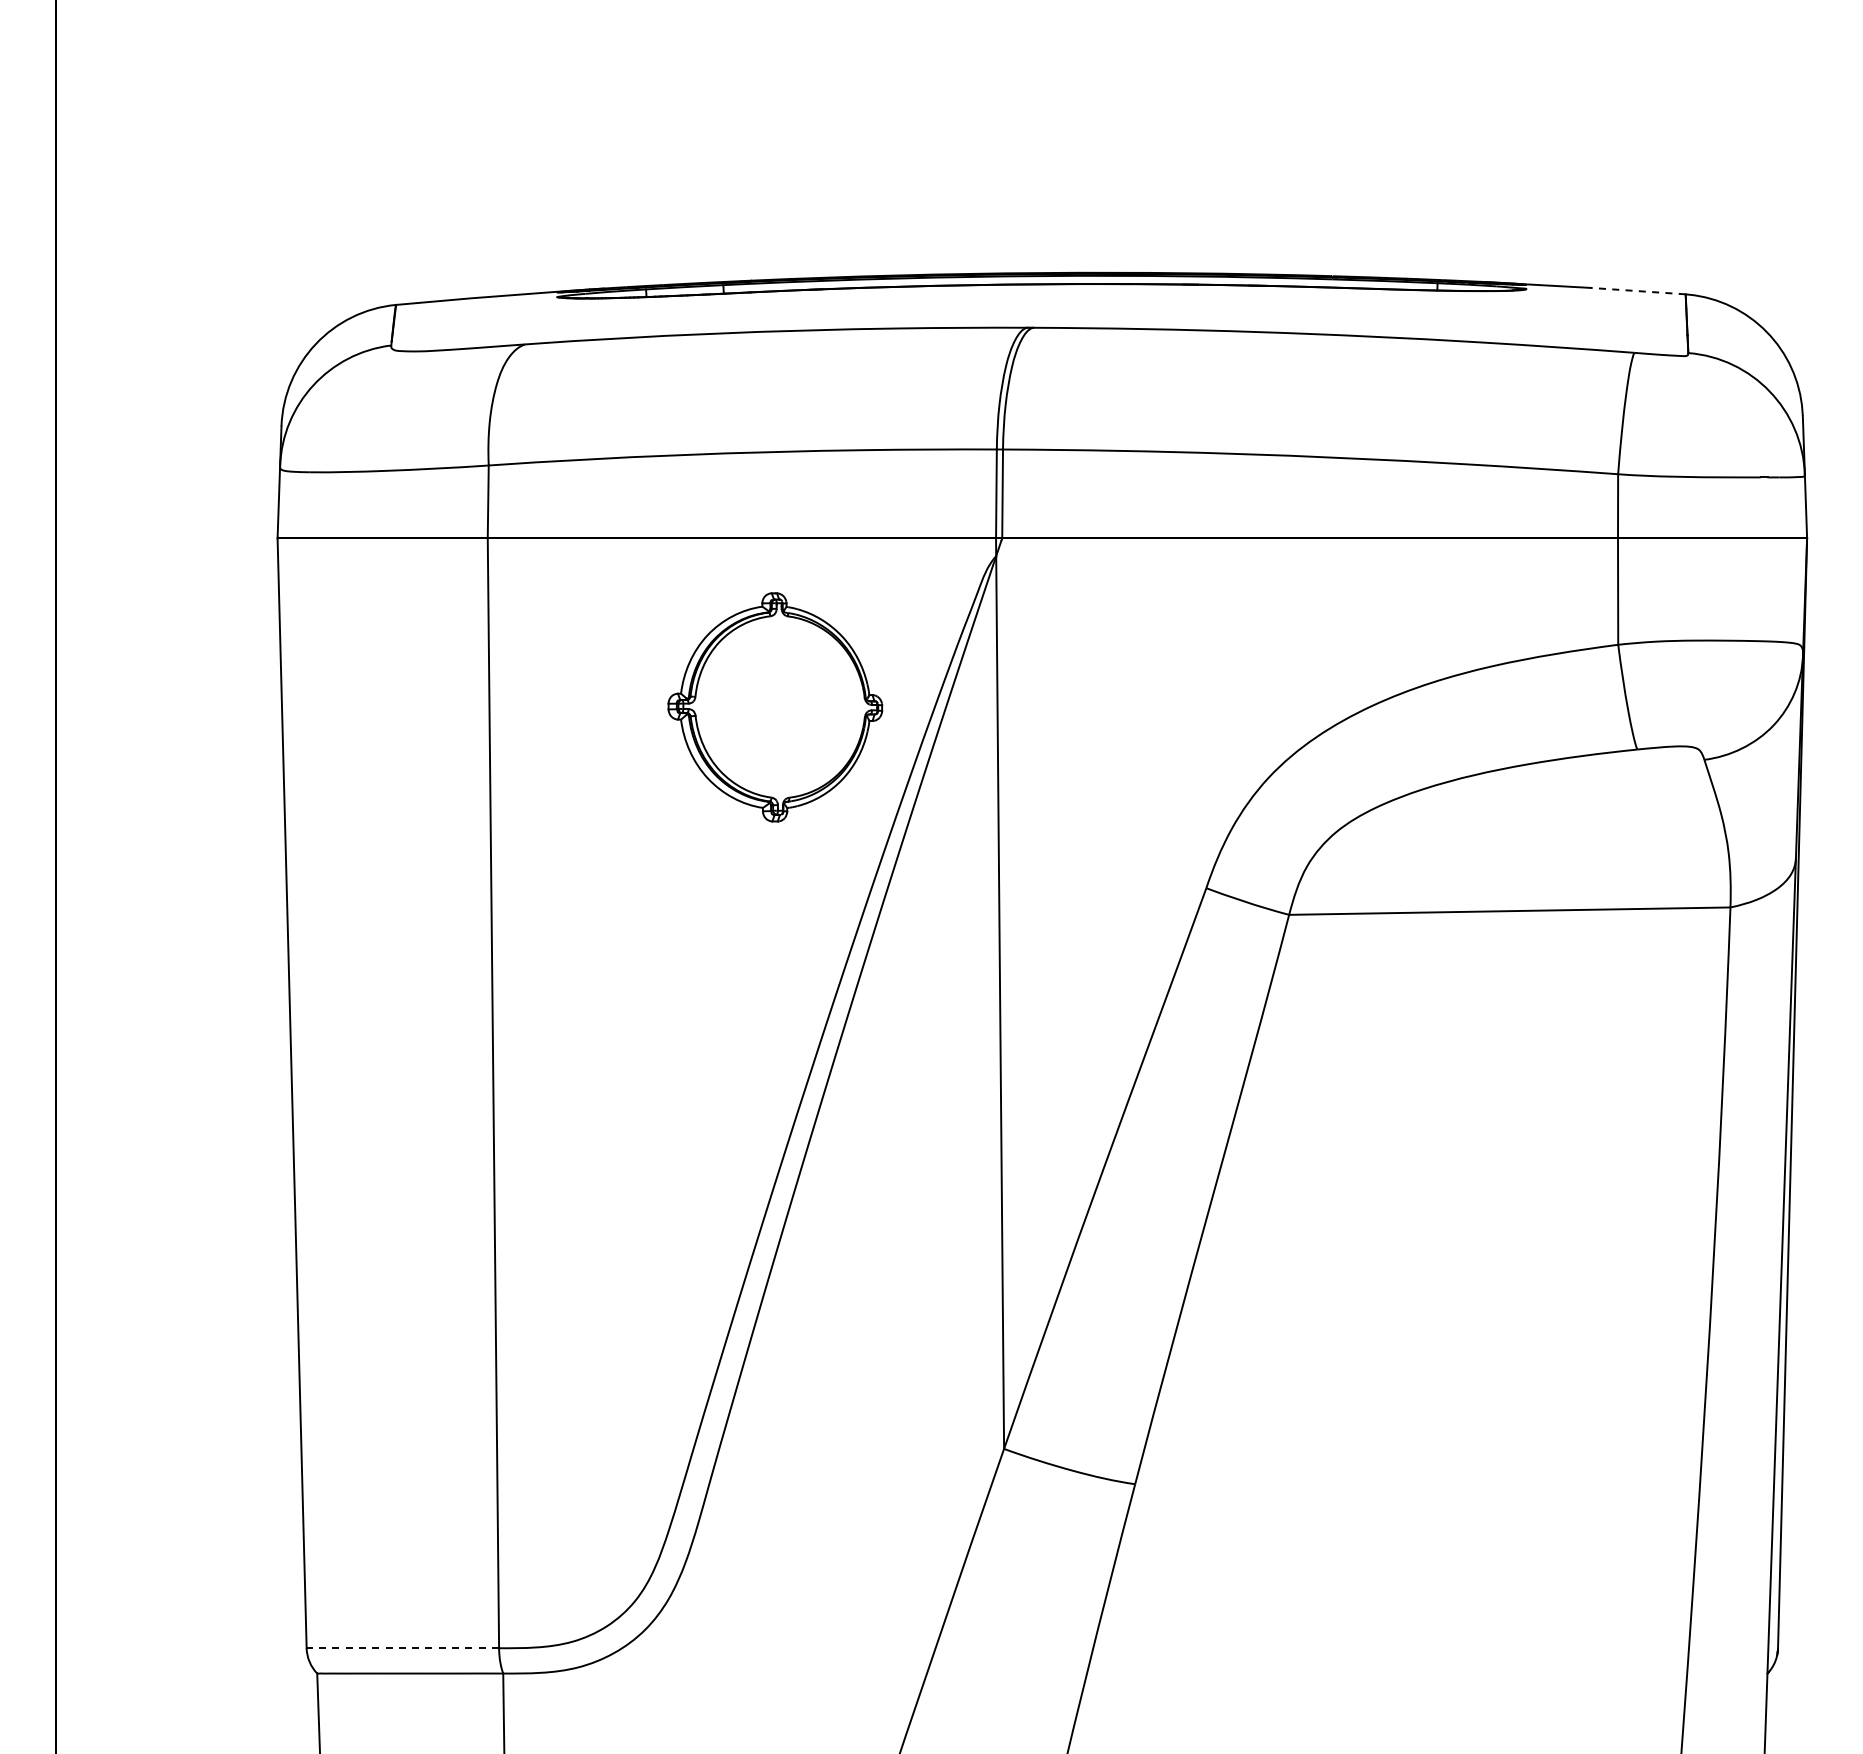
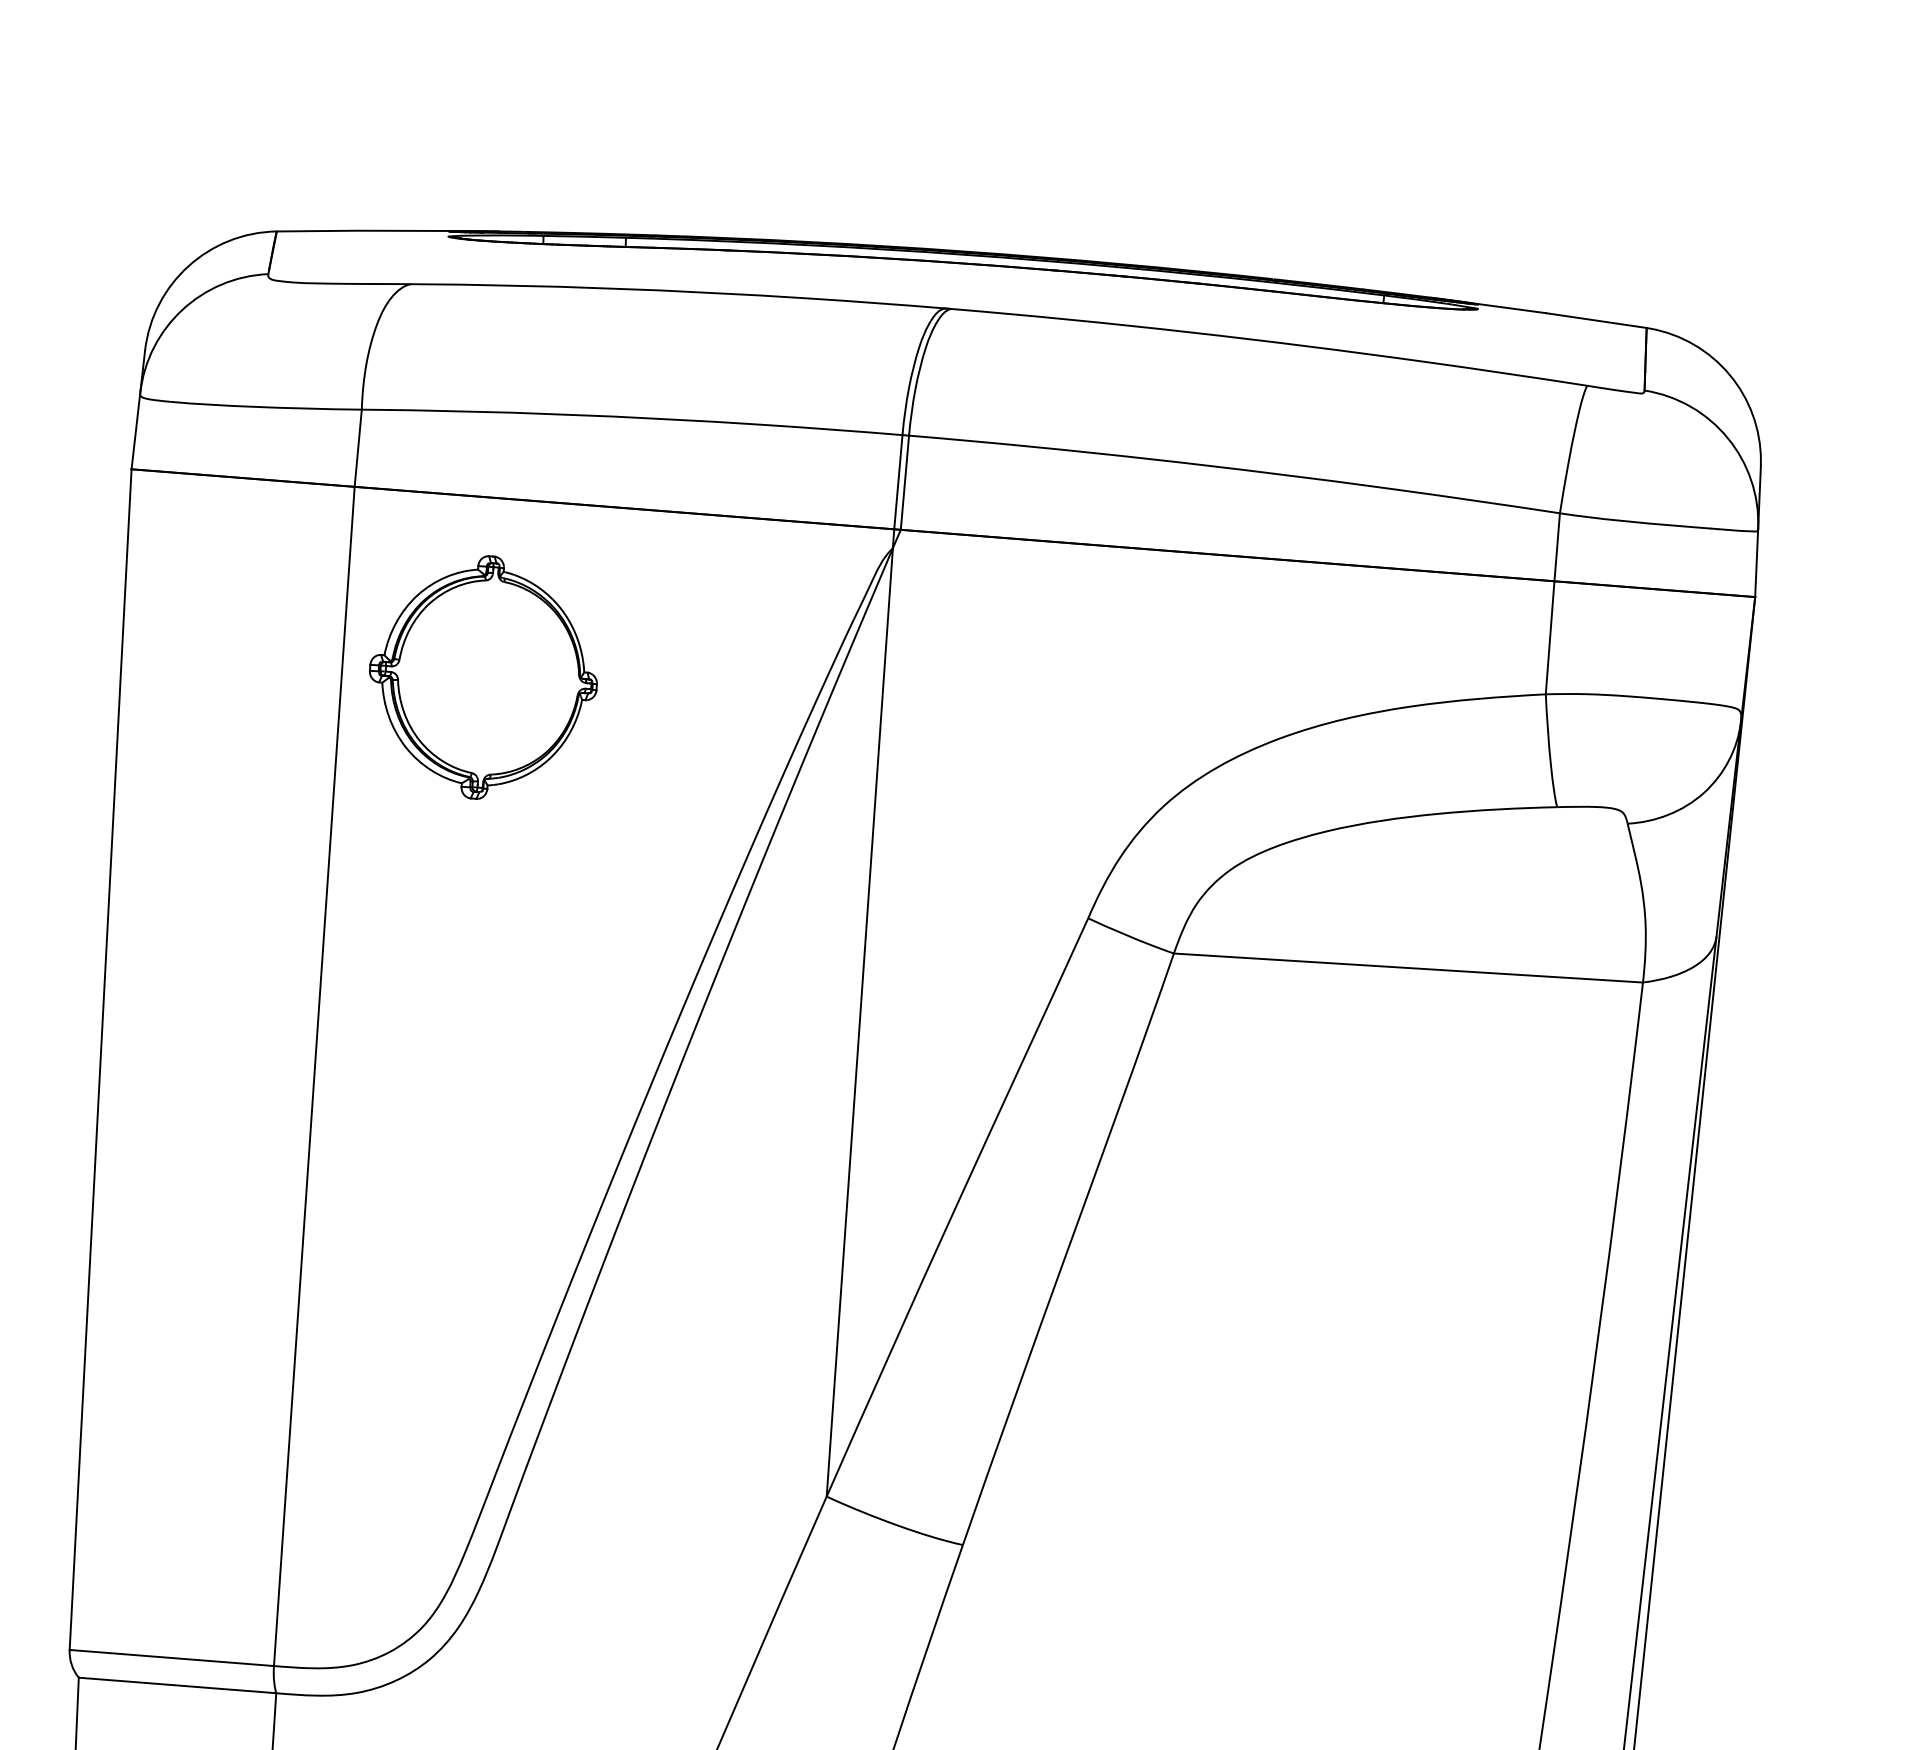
line: (1638, 291) -> (1596, 321), dashed -> solid
part: (775, 707) -> (483, 677), moved
line: (402, 1648) -> (171, 1658), dashed -> solid

